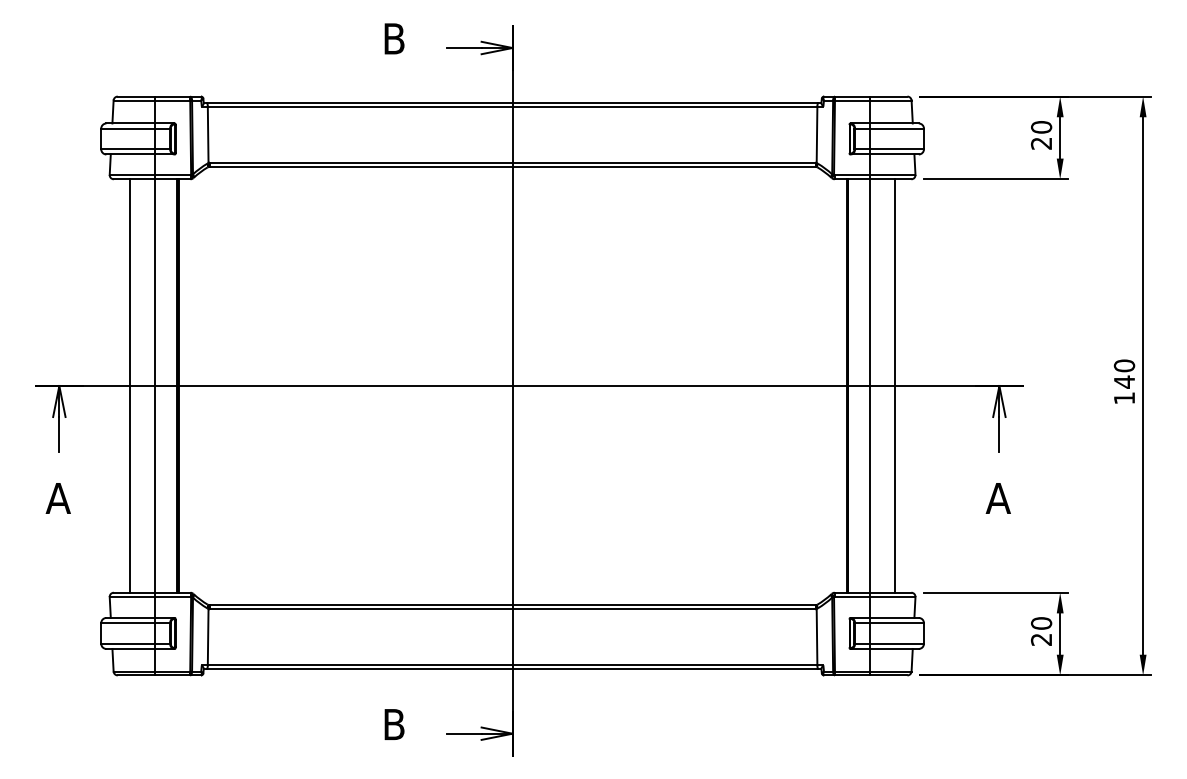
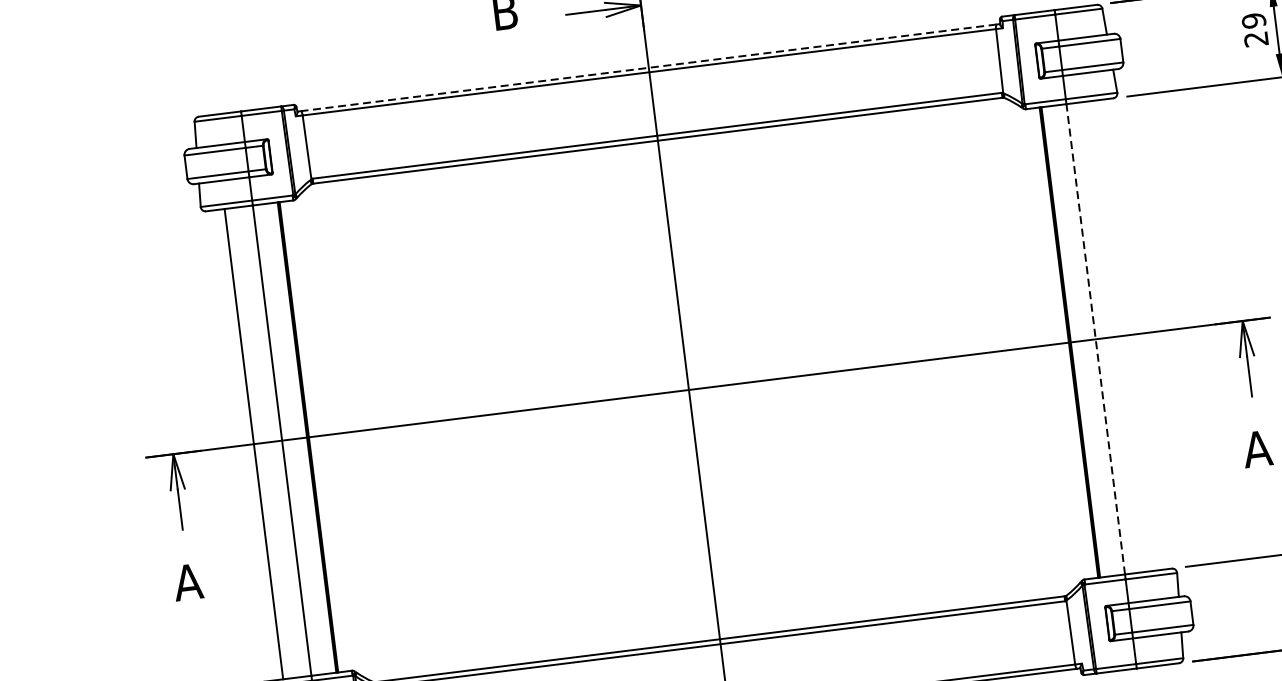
line: (512, 102) -> (648, 67), solid -> dashed
text: (1041, 127) -> (1253, 20), 20 -> 29
line: (895, 385) -> (1124, 335), removed
line: (870, 386) -> (1096, 339), solid -> dashed

